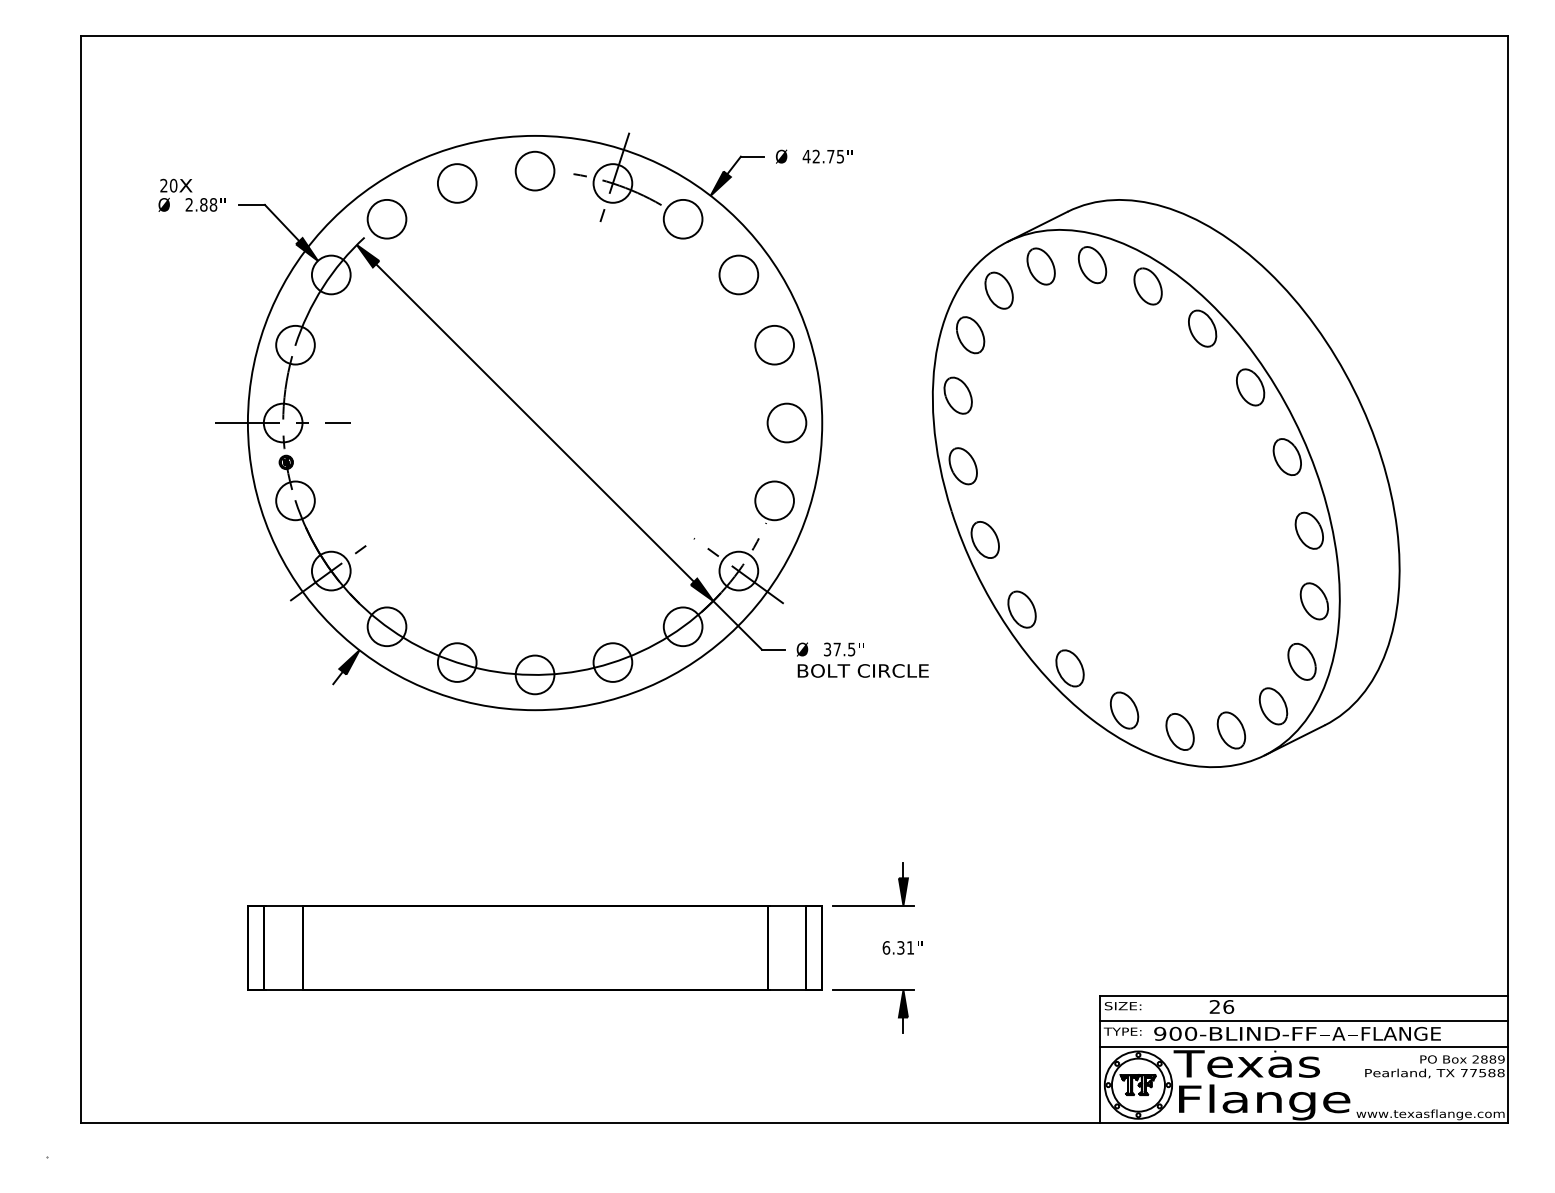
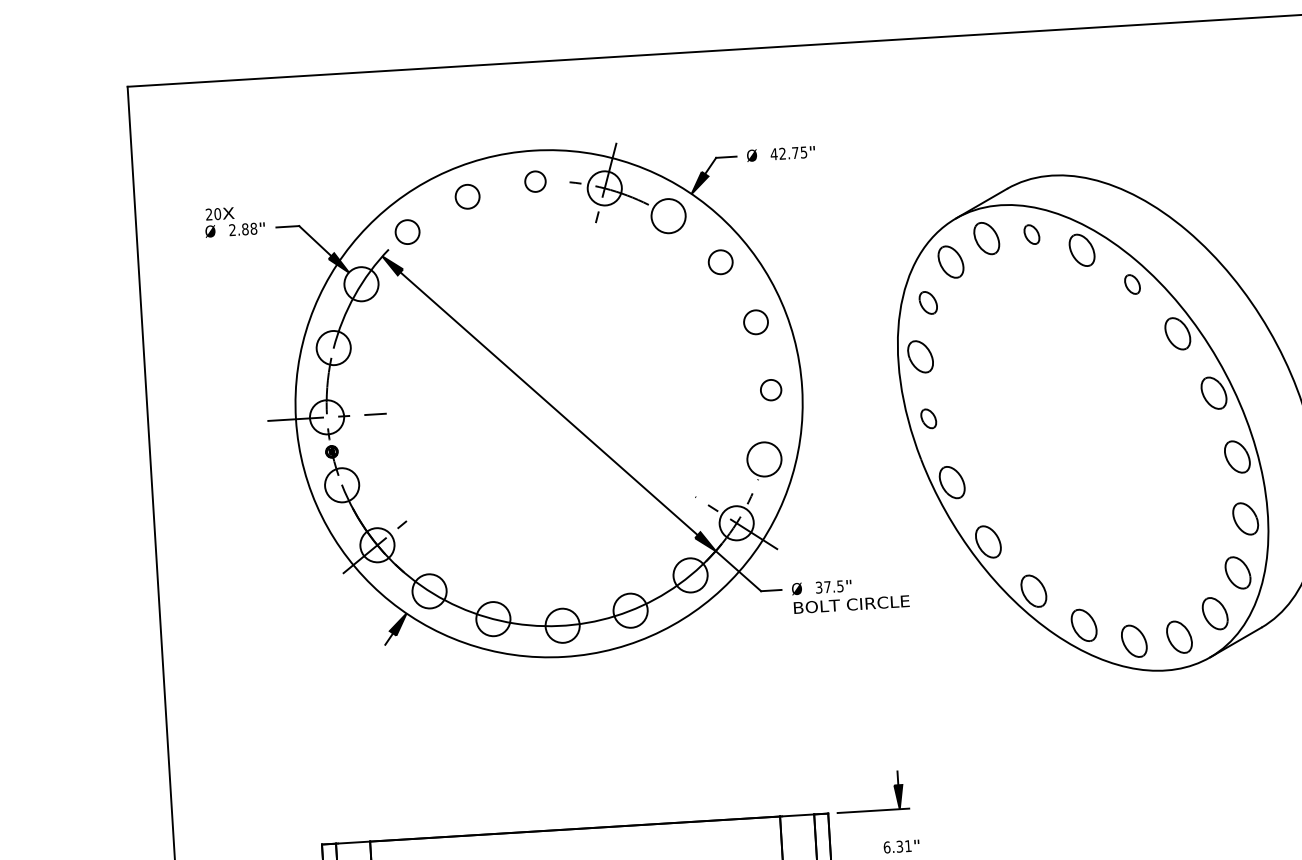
circle: (534, 170) -> (534, 181), size x0.6
circle: (457, 183) -> (467, 196), size x0.7
circle: (386, 218) -> (407, 231), size x0.7
part: (1092, 265) -> (1031, 234), size x0.6
circle: (738, 274) -> (720, 261), size x0.7
part: (1202, 328) -> (1132, 284), size x0.6
part: (970, 335) -> (928, 303), size x0.7
circle: (774, 345) -> (755, 322), size x0.7
circle: (786, 422) -> (770, 389), size x0.6
part: (962, 466) -> (928, 419), size x0.6

